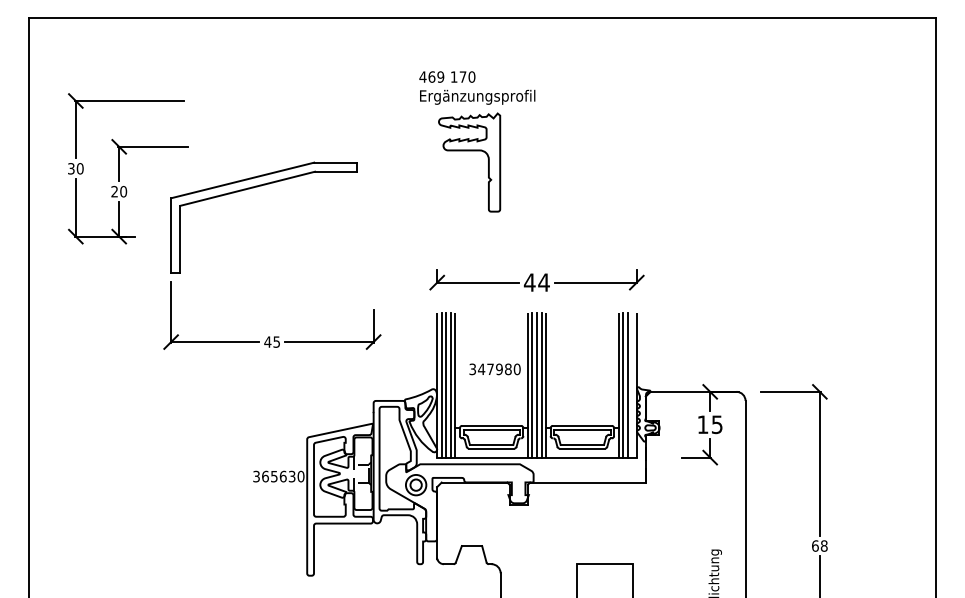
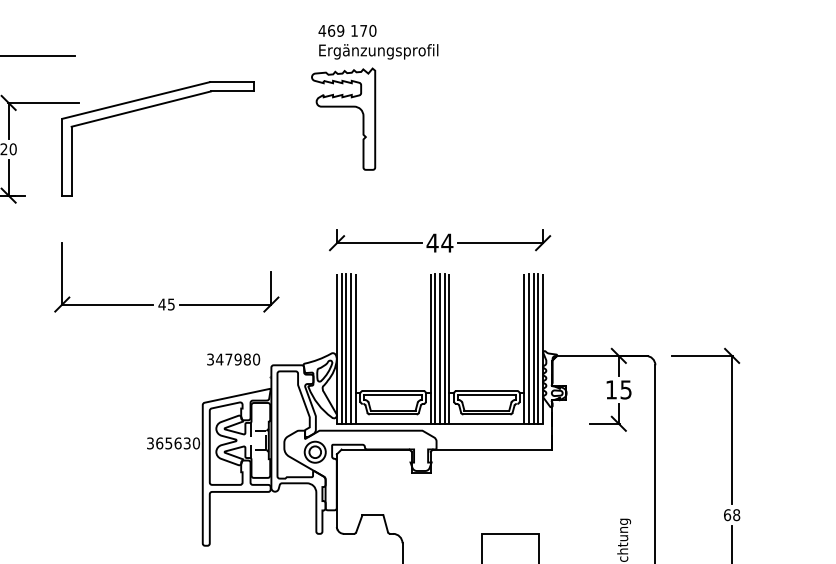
part: (469, 151) -> (343, 107), moved
part: (257, 187) -> (151, 107), moved
text: (494, 369) -> (233, 359), moved
line: (632, 384) -> (538, 348), added

